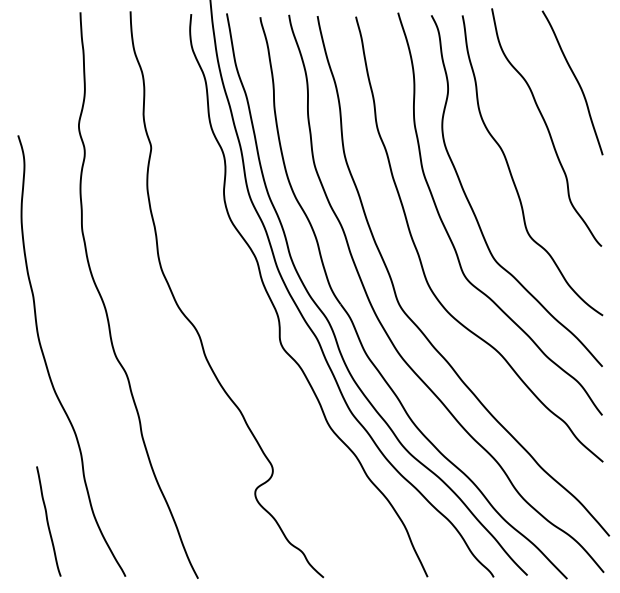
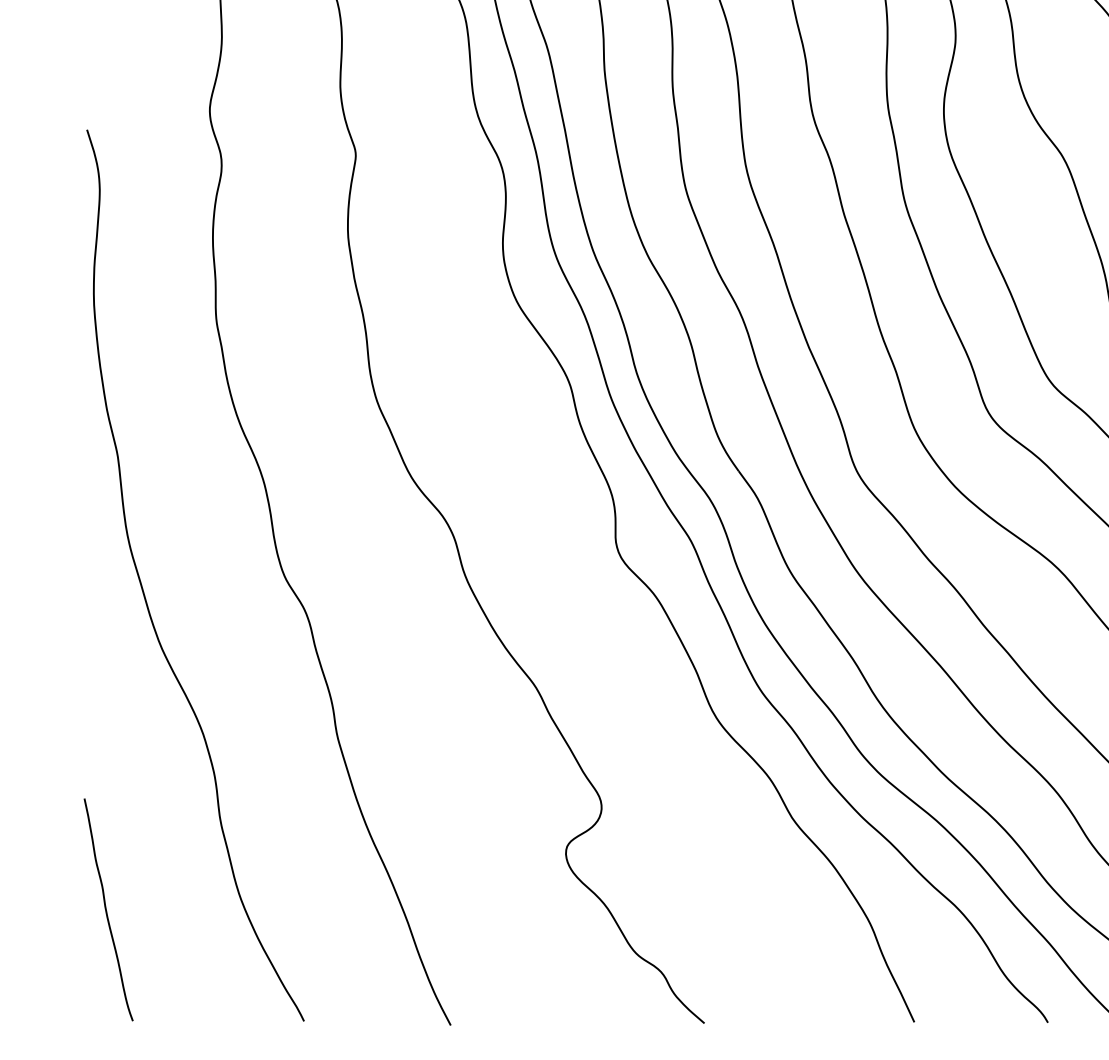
curve: (48, 521) -> (107, 909), moved

